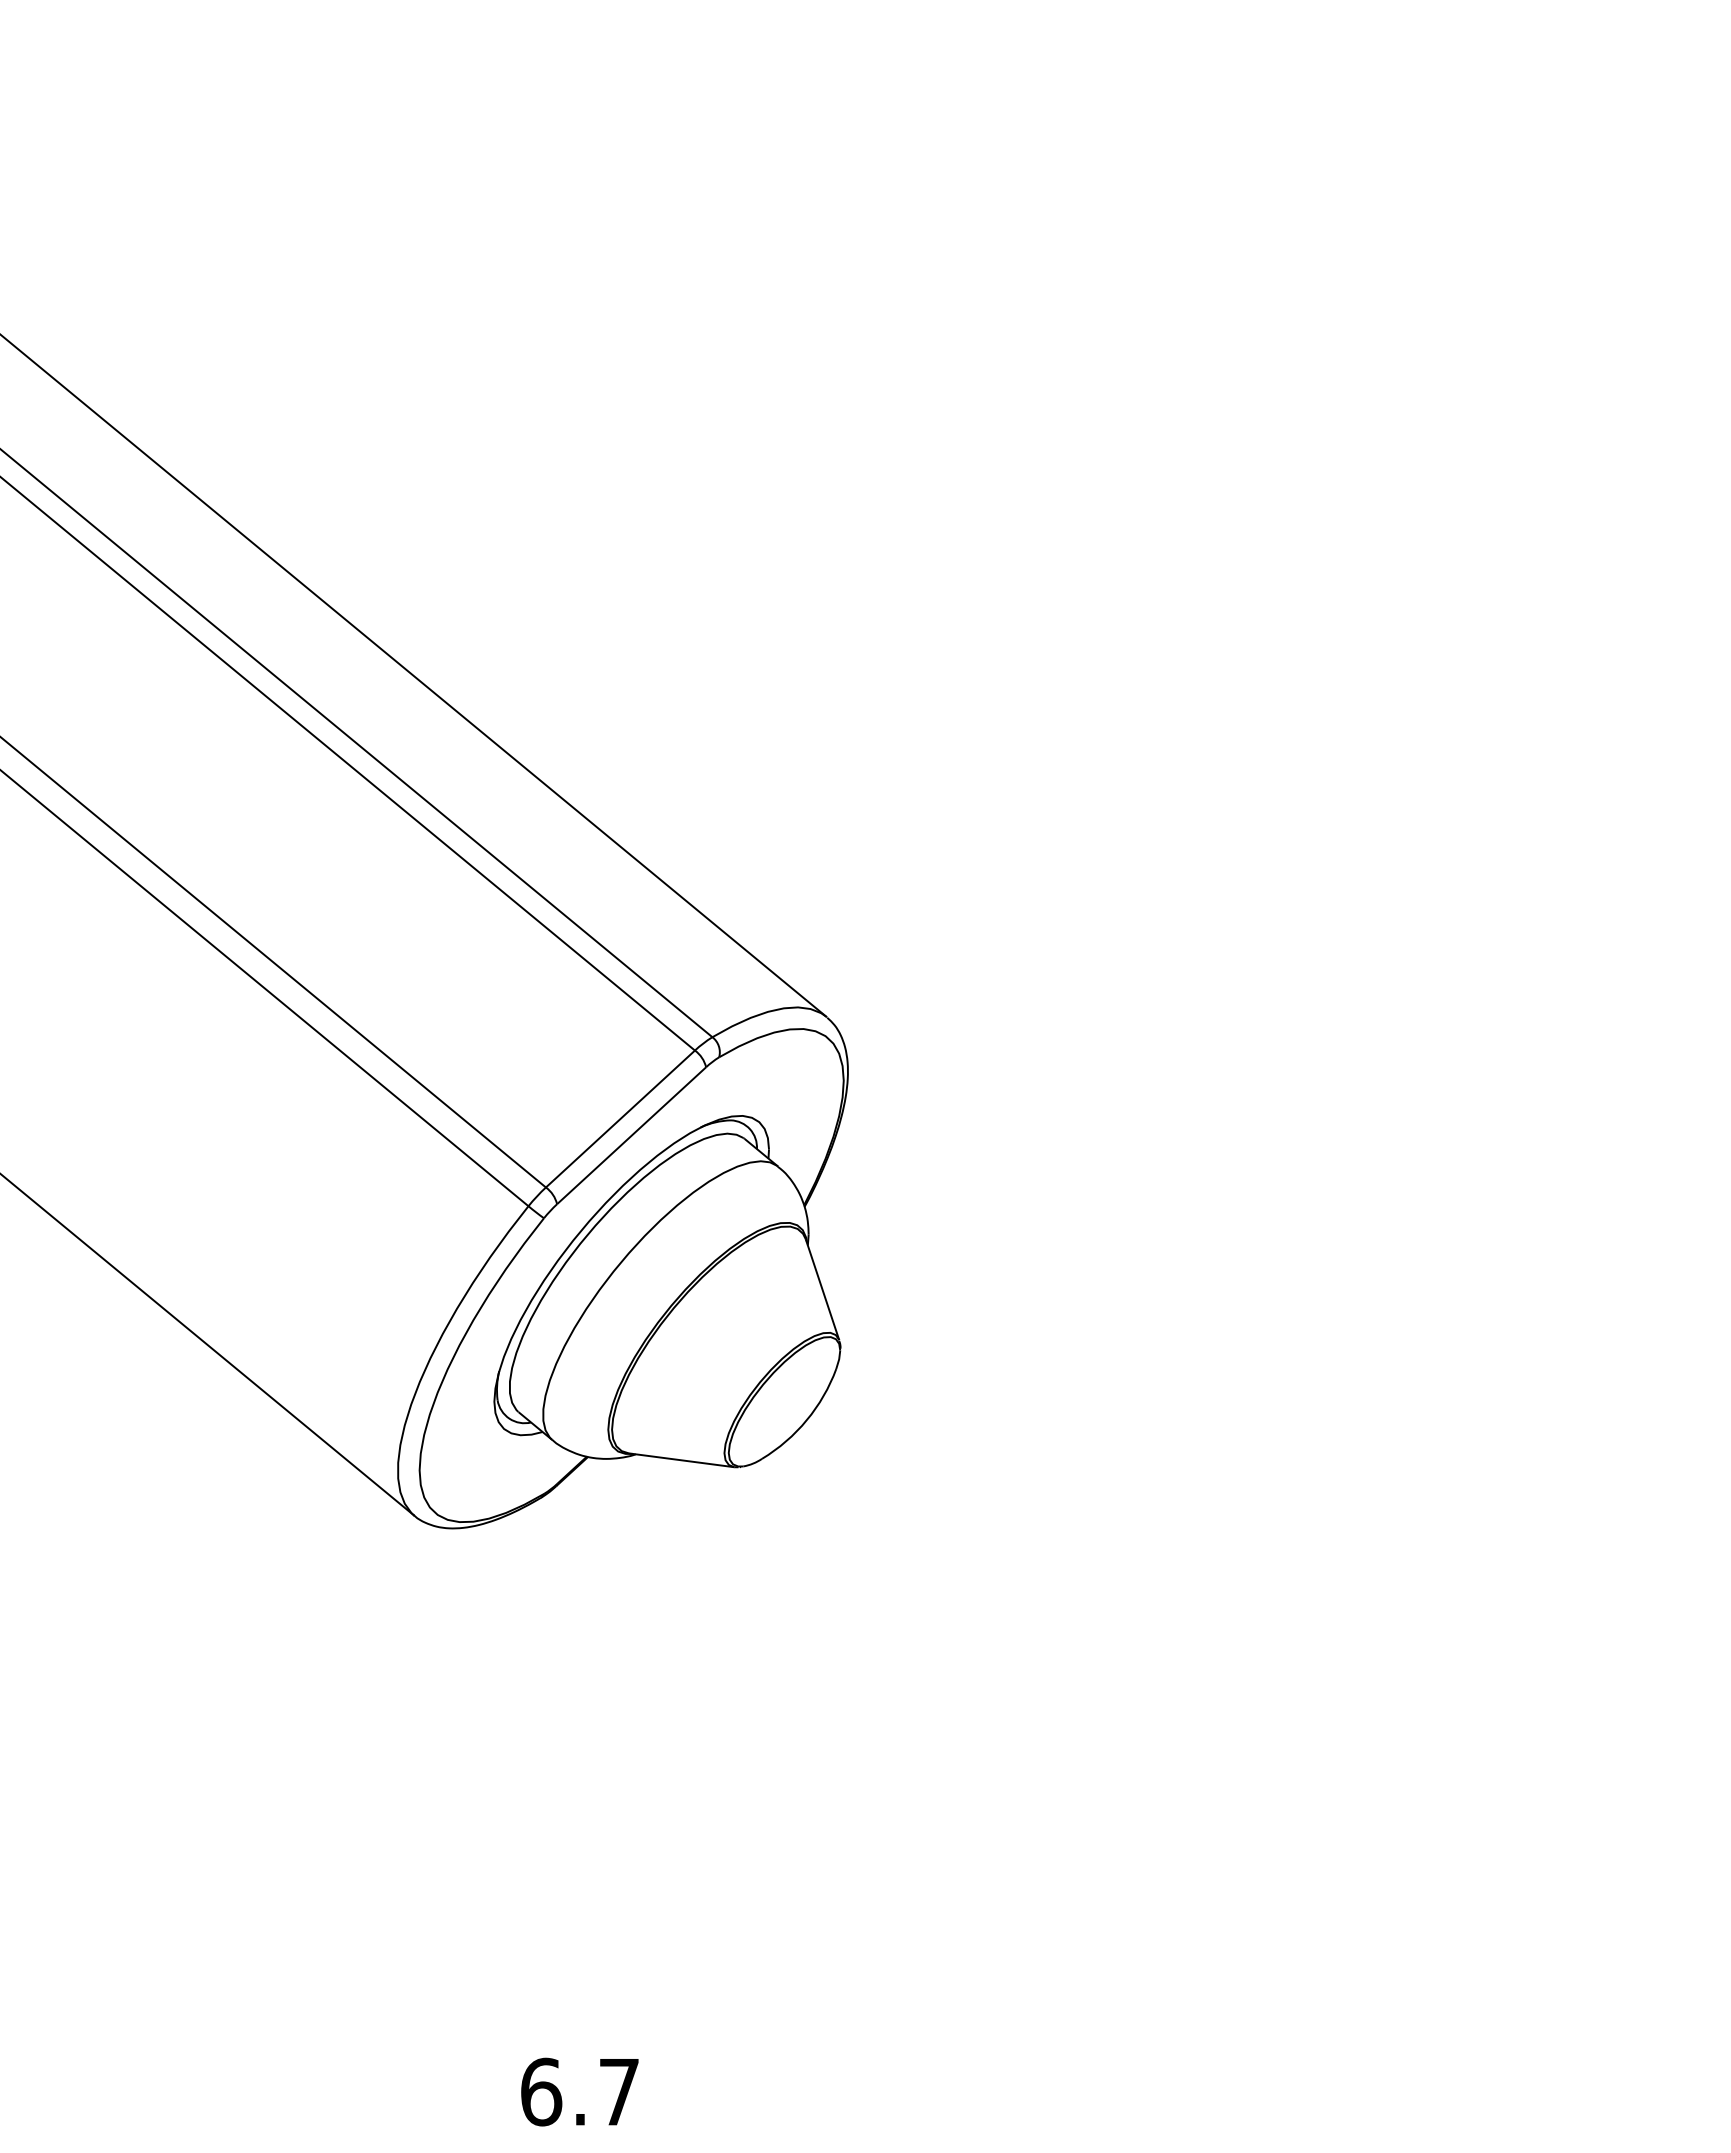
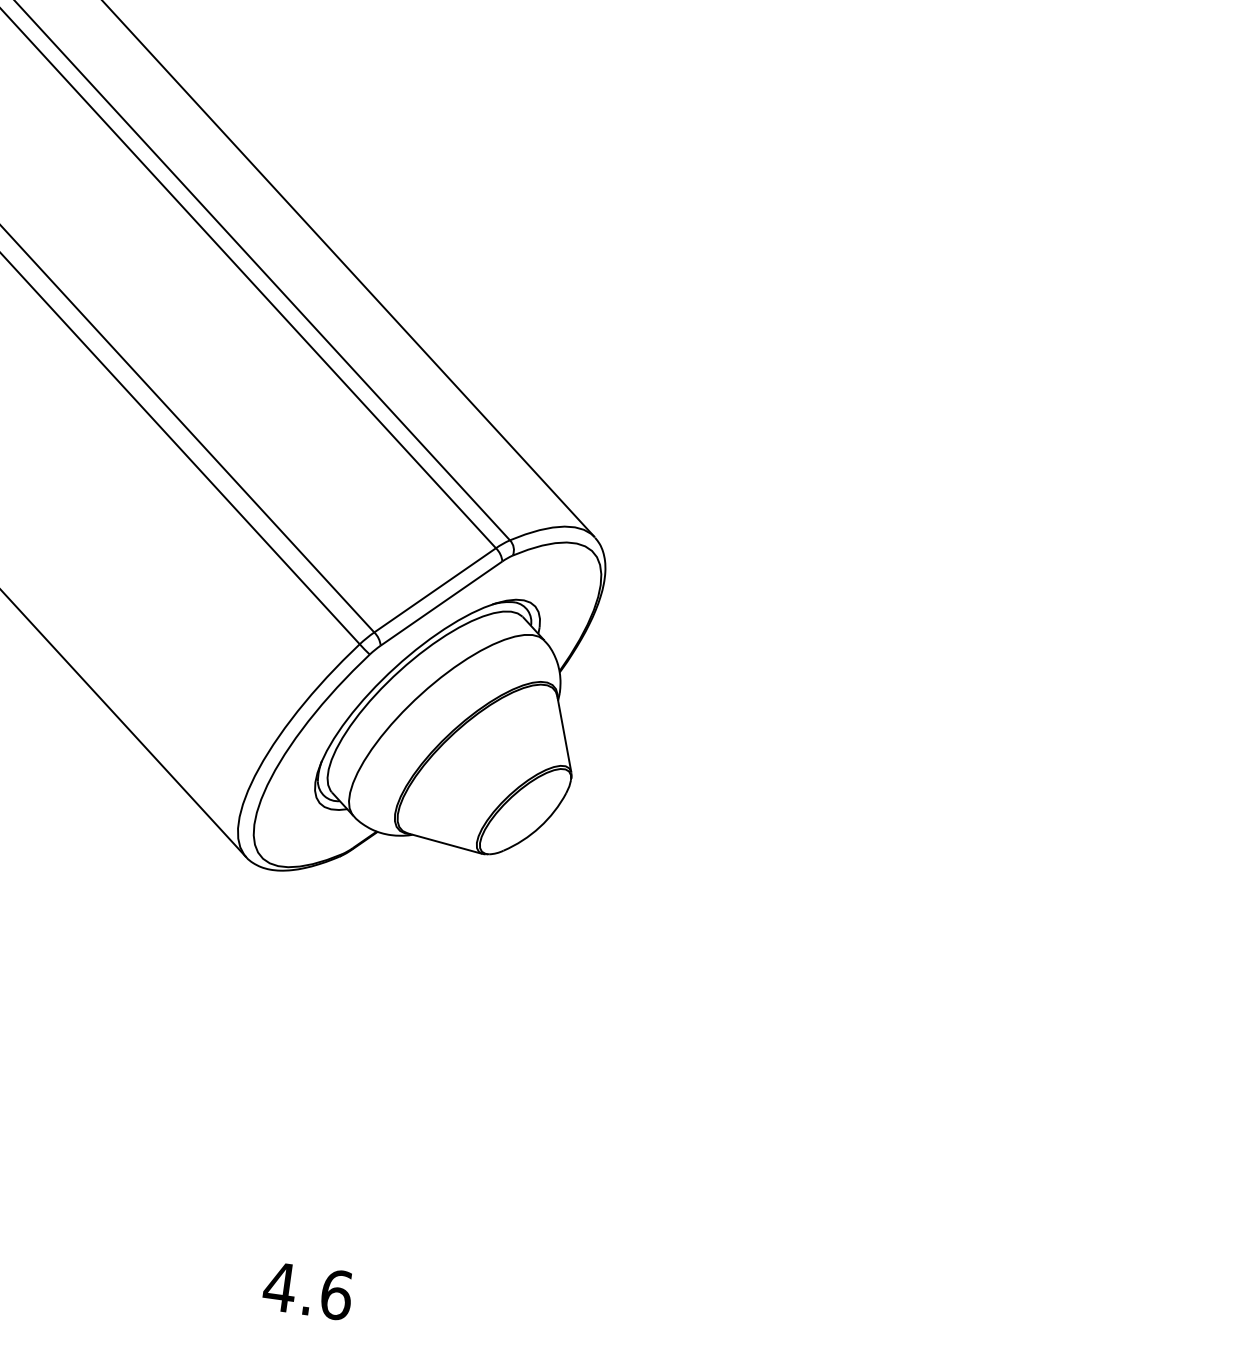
text: (579, 2091) -> (307, 1290), 6.7 -> 4.6

